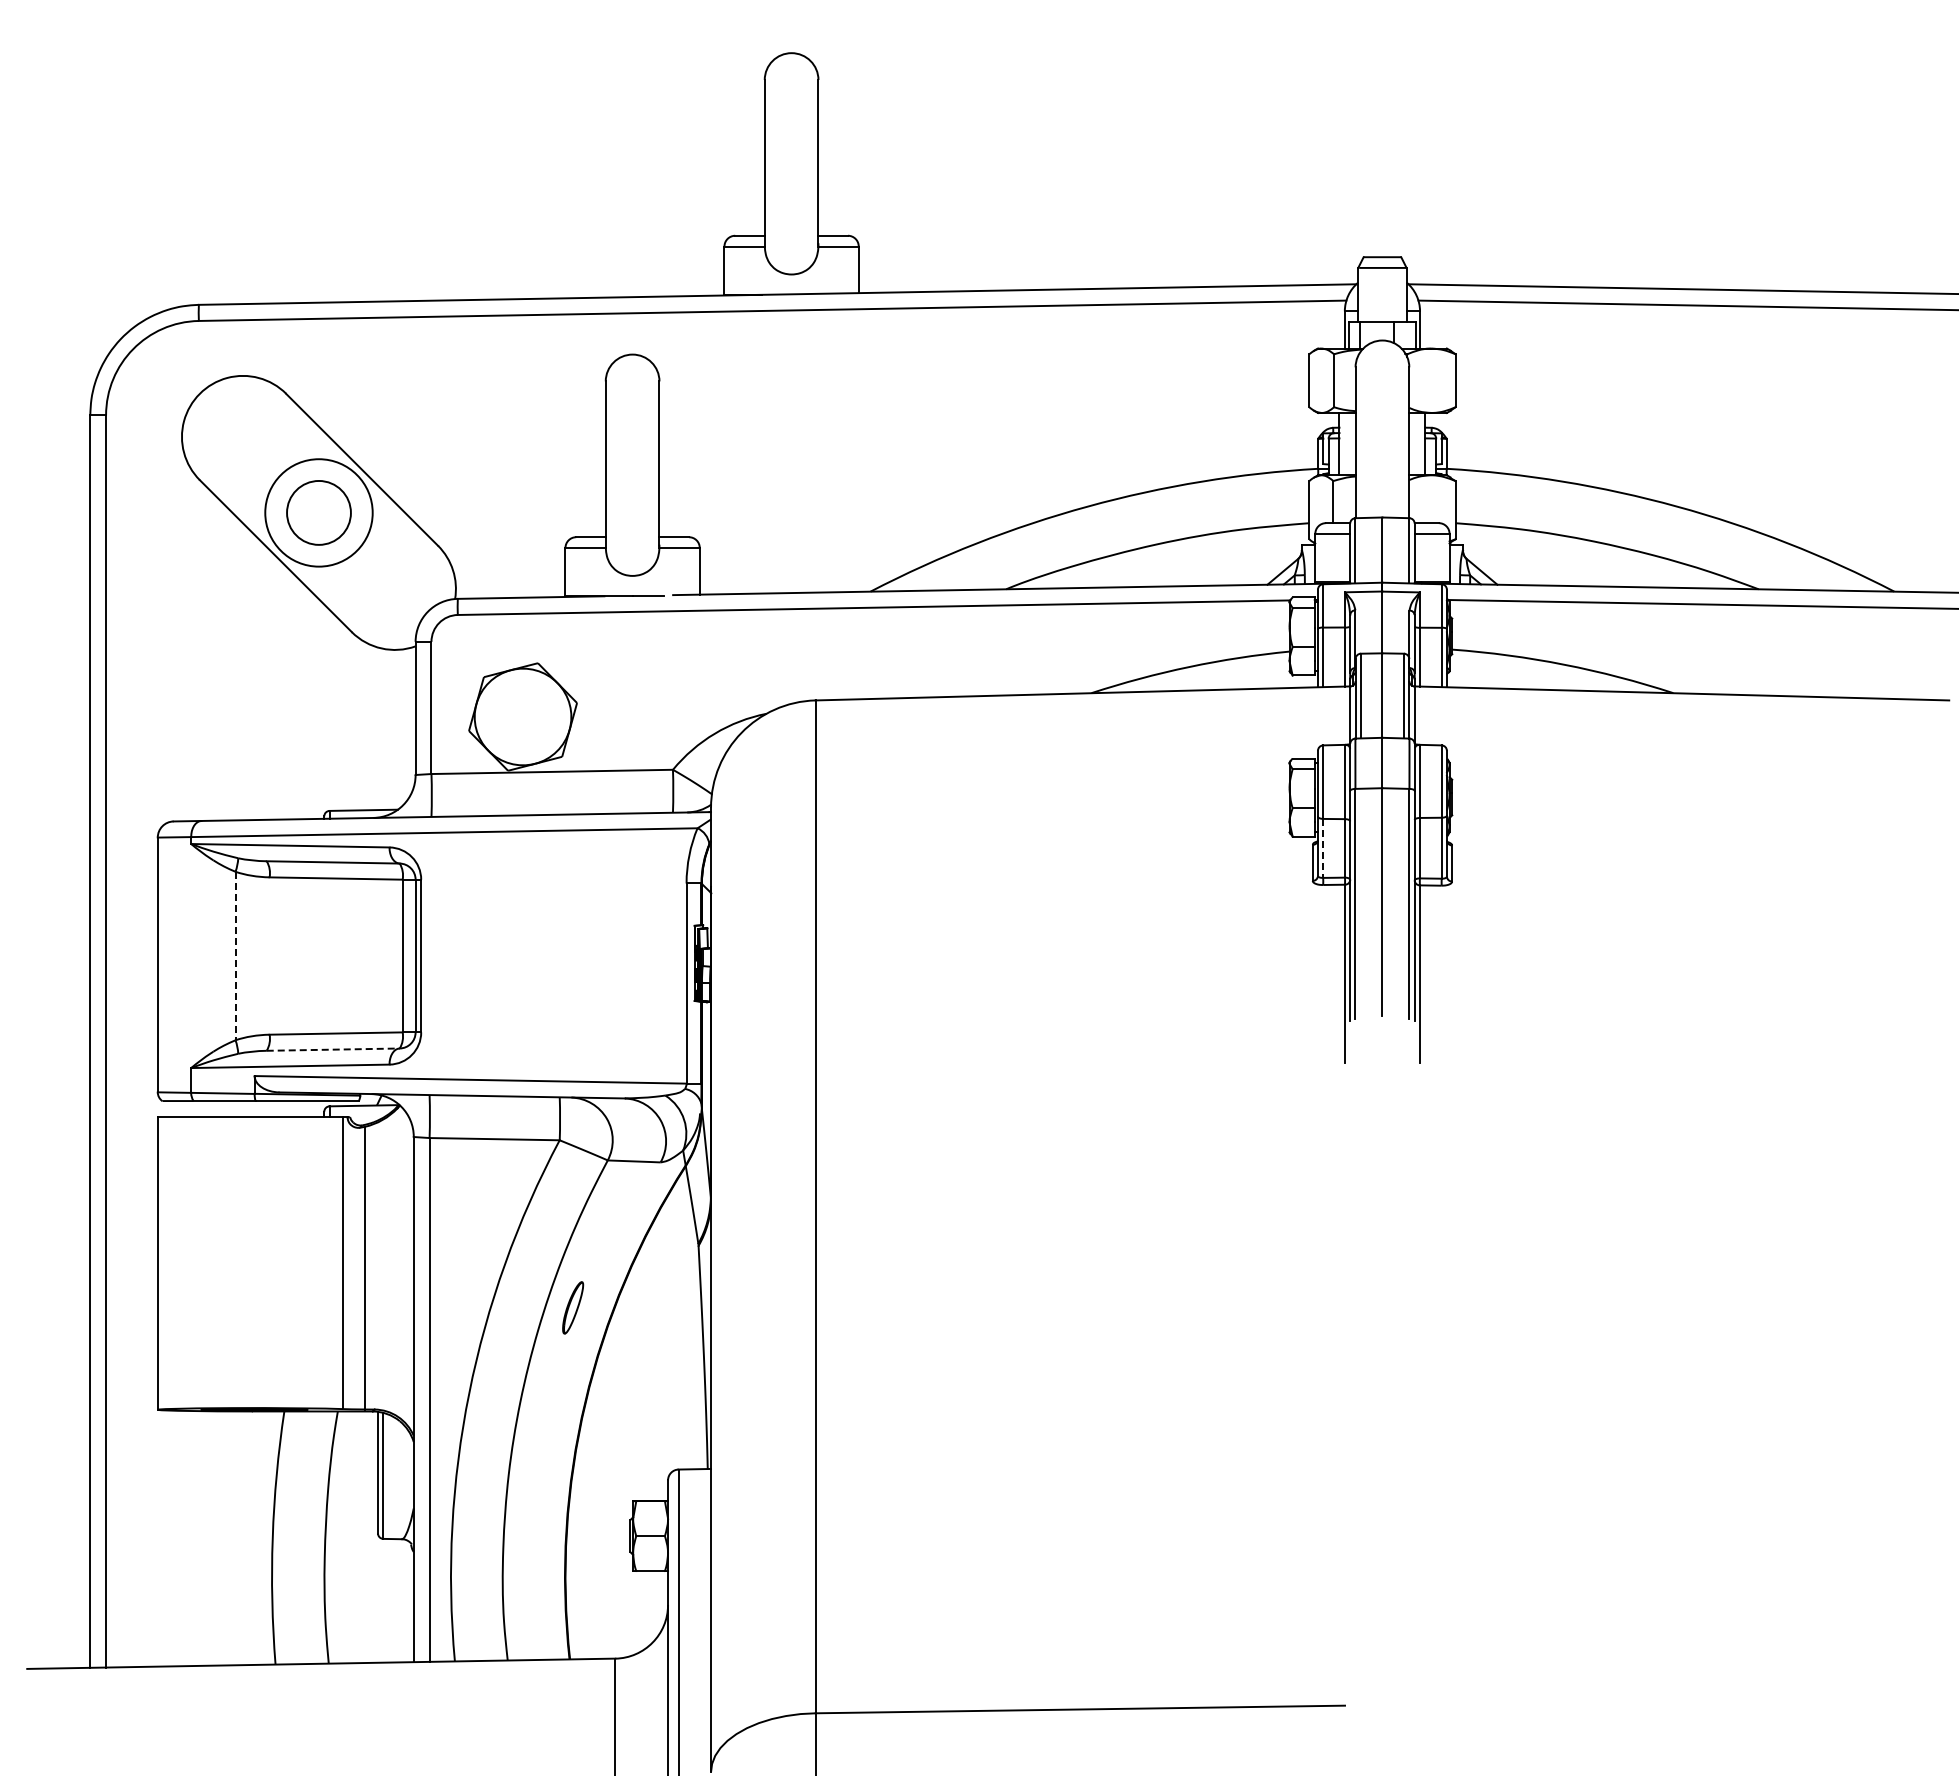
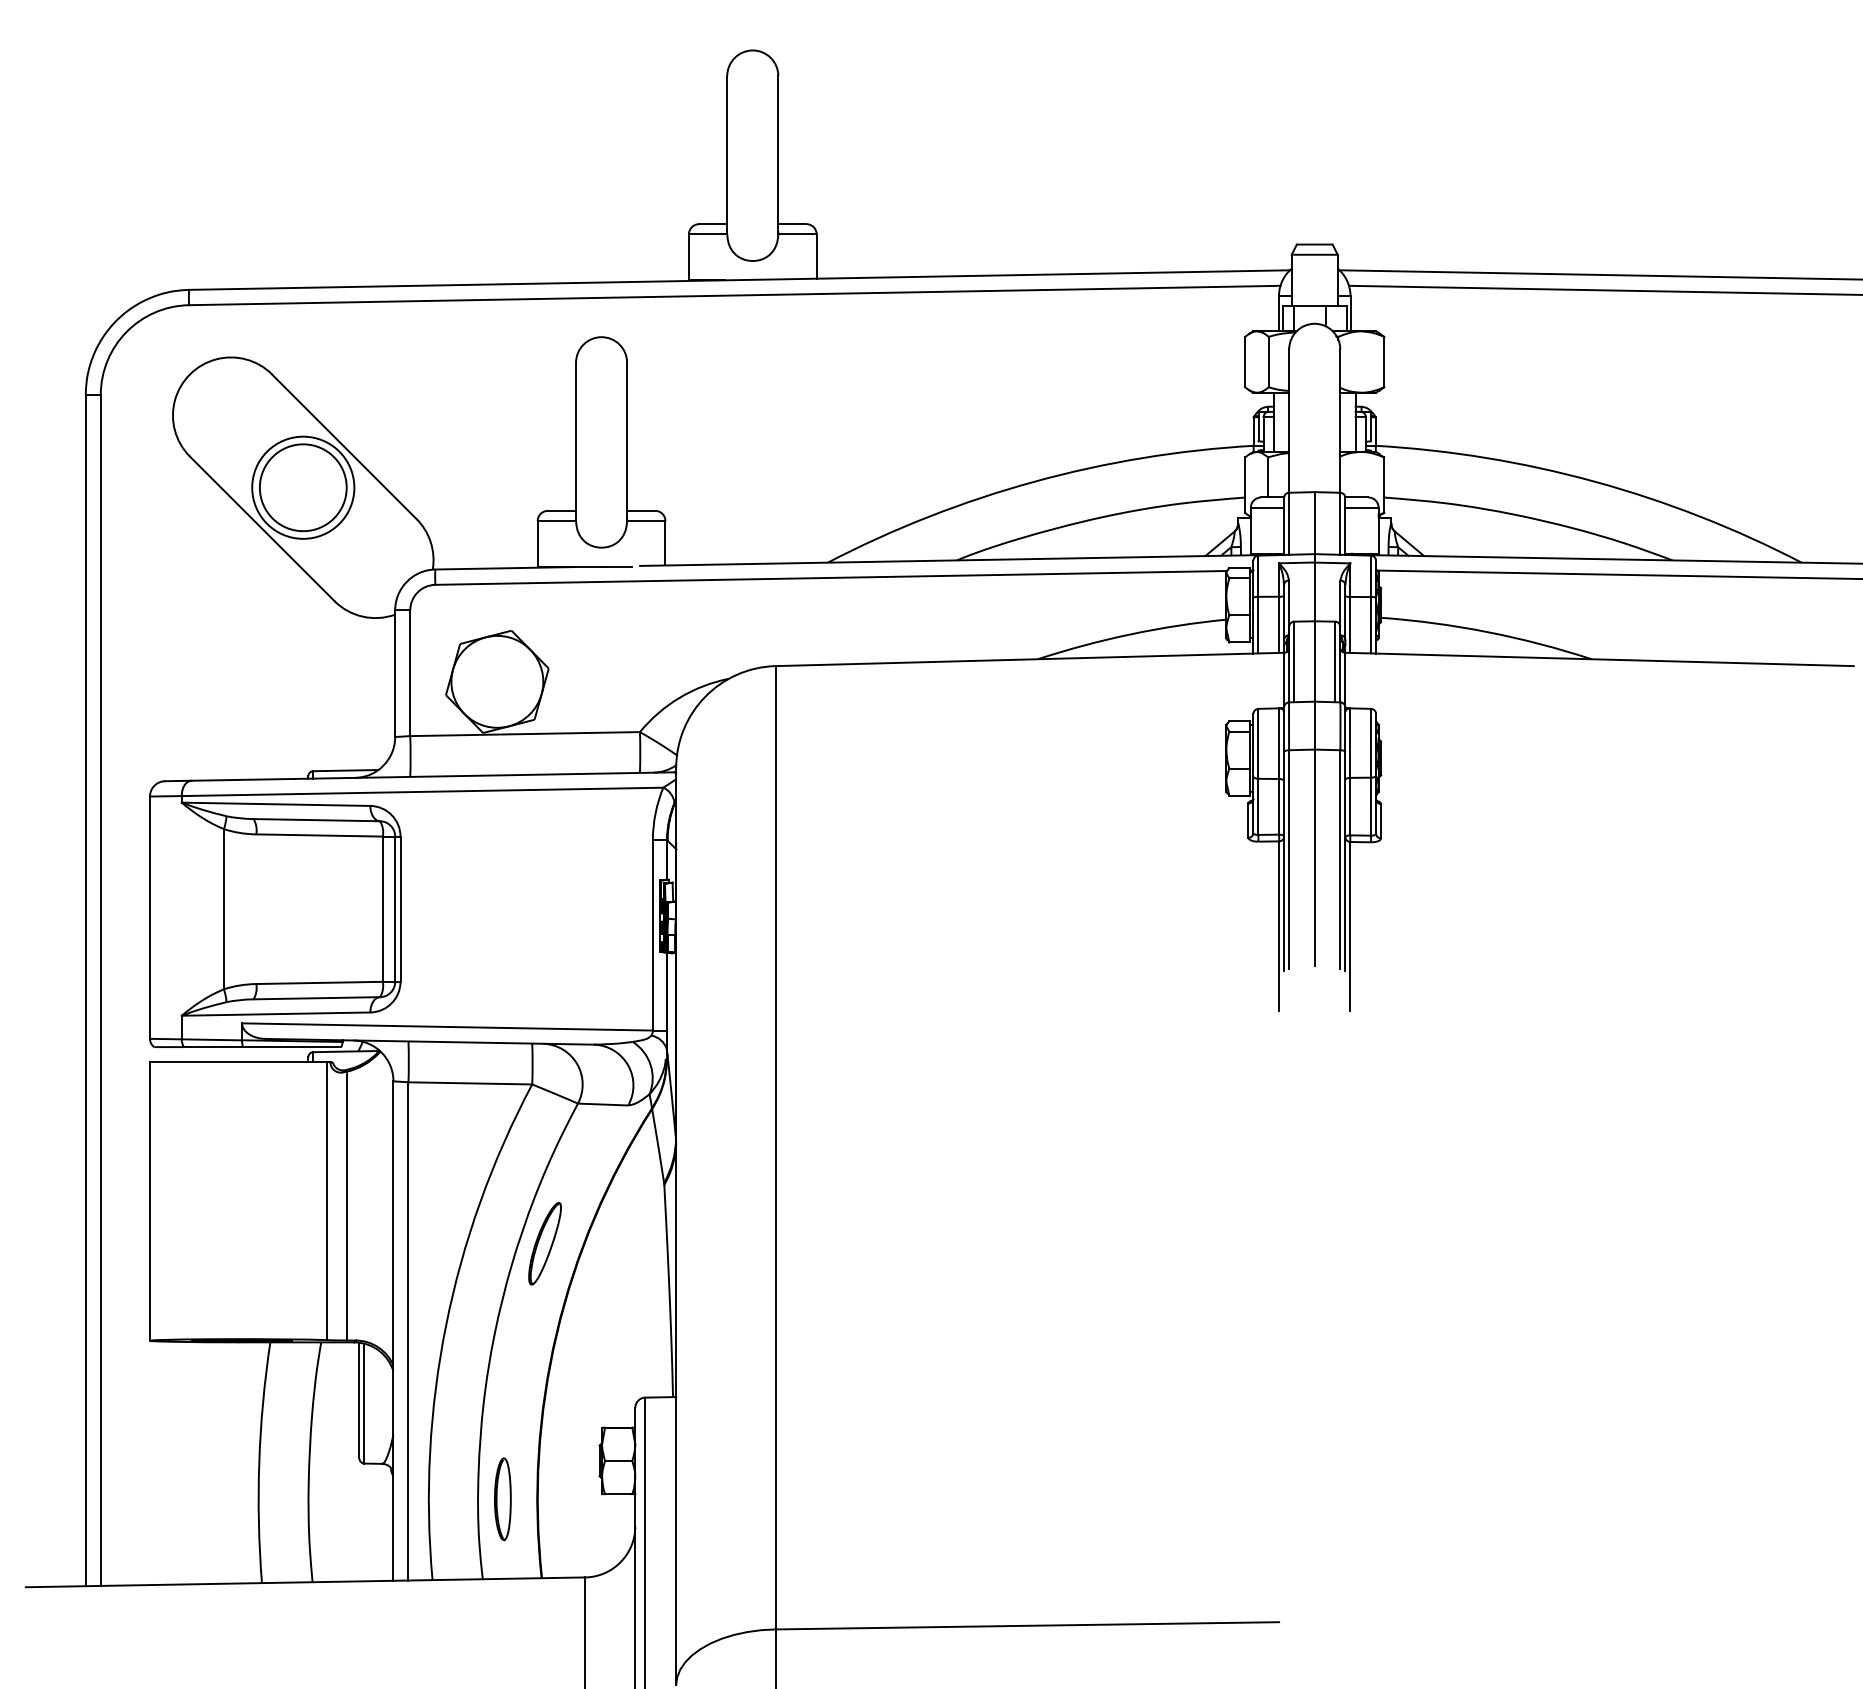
circle: (318, 512) -> (302, 487), size x1.43
line: (1323, 848) -> (1258, 806), dashed -> solid
line: (235, 956) -> (223, 909), dashed -> solid
line: (333, 1049) -> (317, 998), dashed -> solid
part: (572, 1307) -> (544, 1243), size x1.67
part: (528, 1576) -> (502, 1499), added

